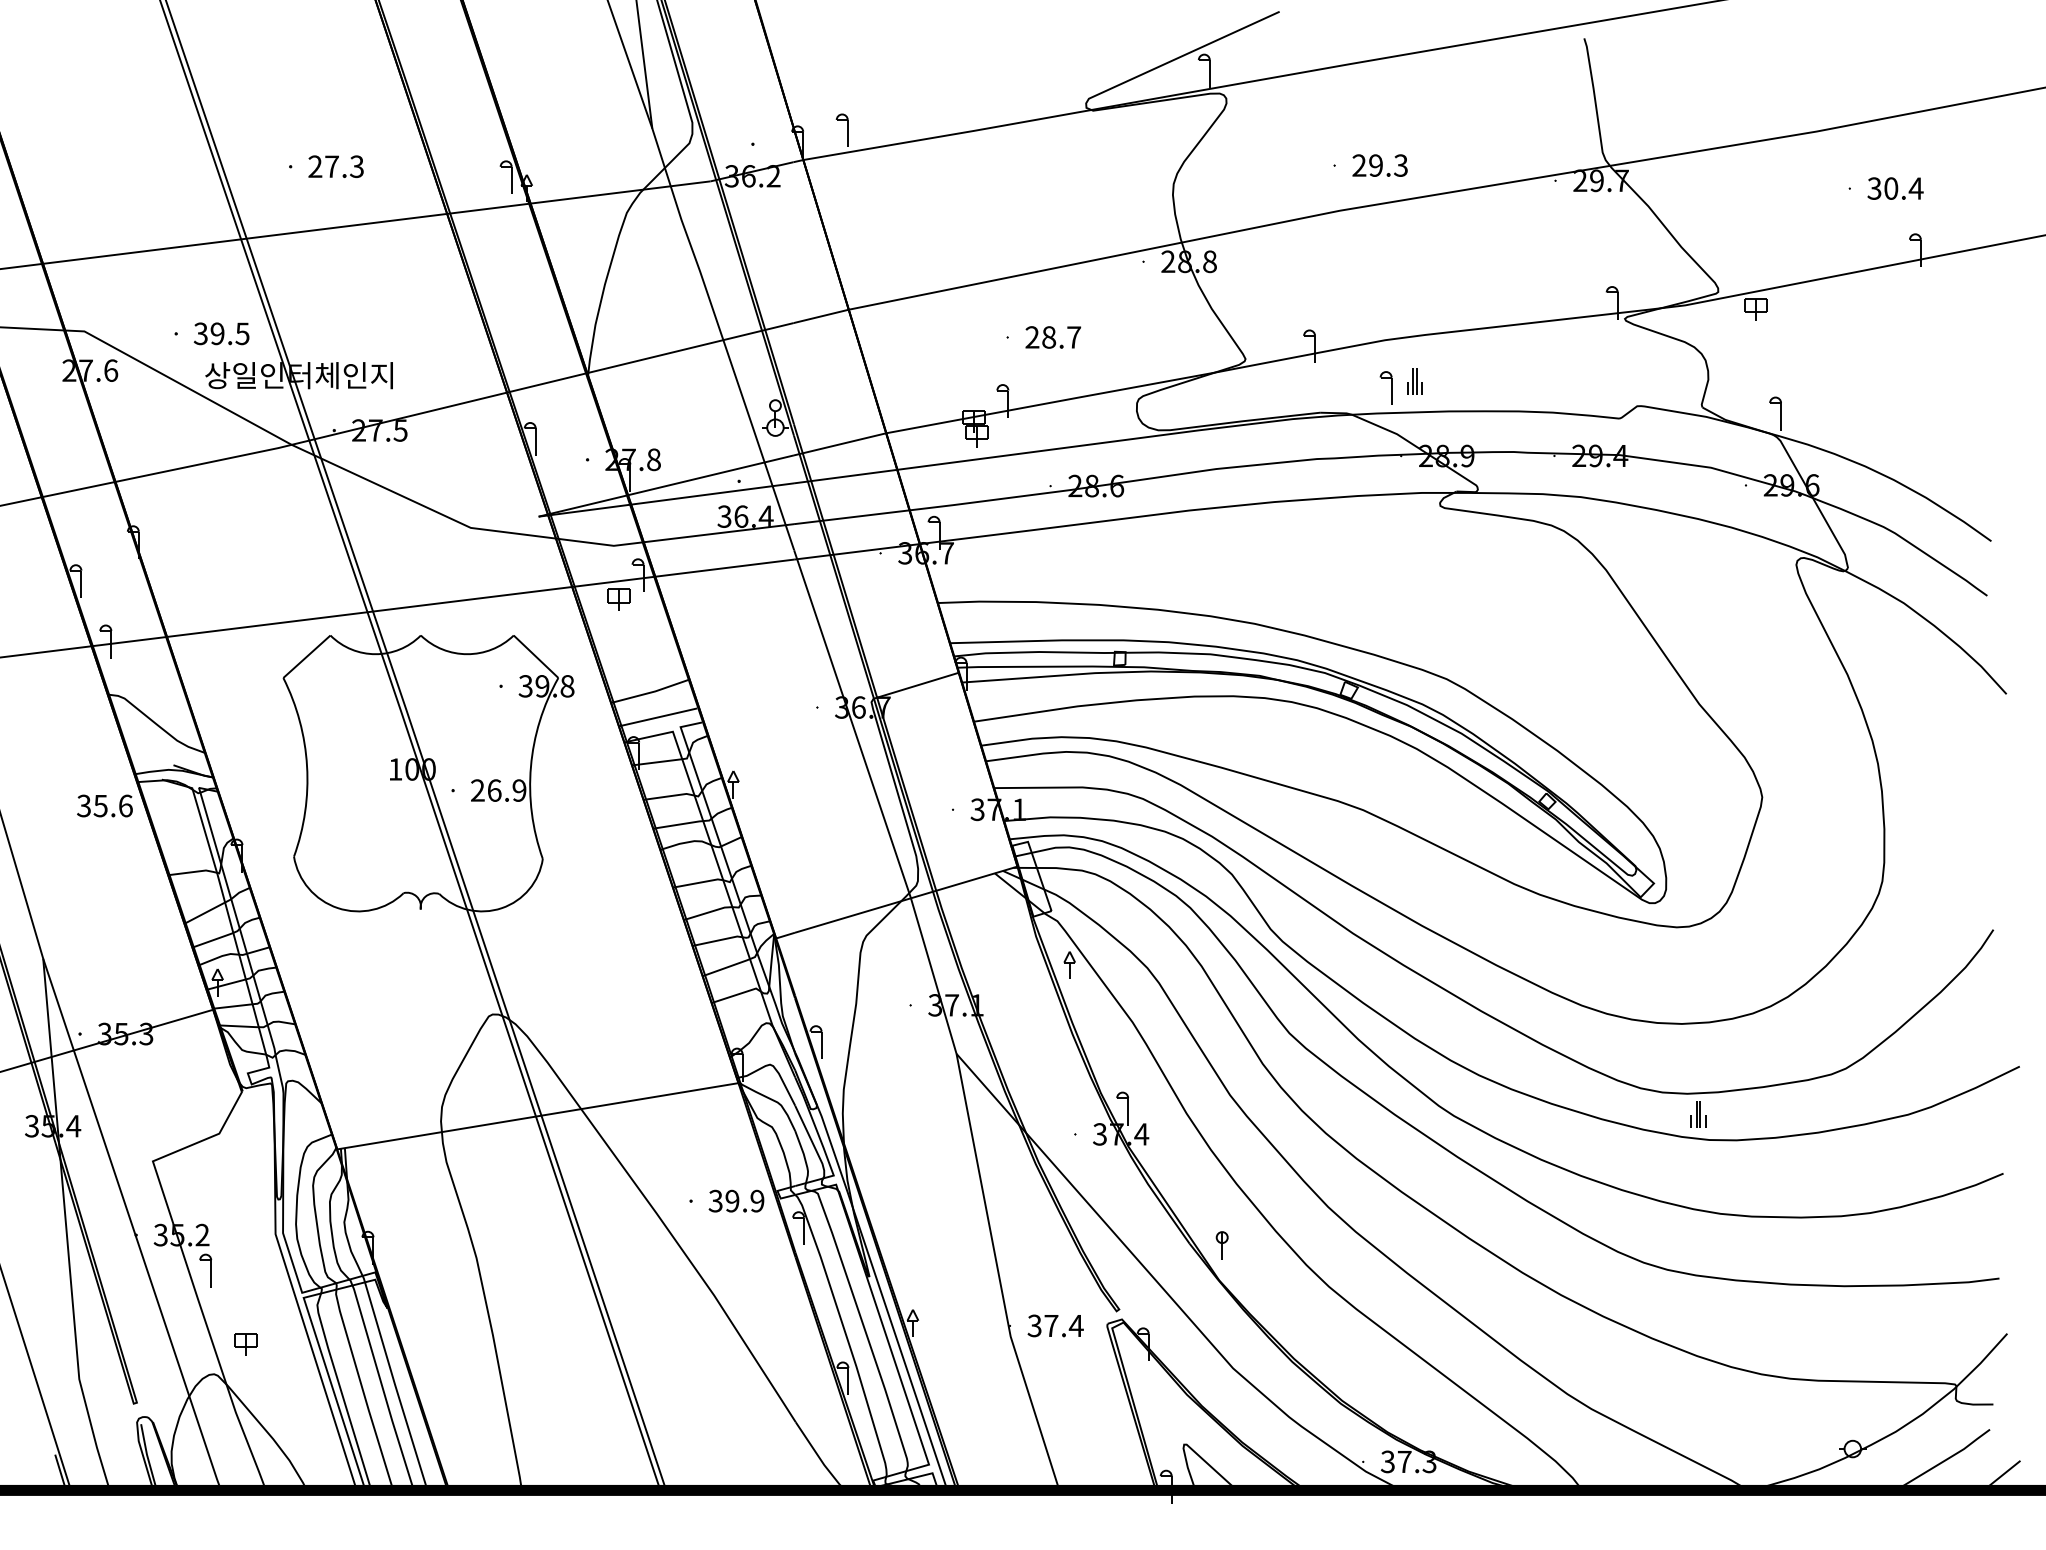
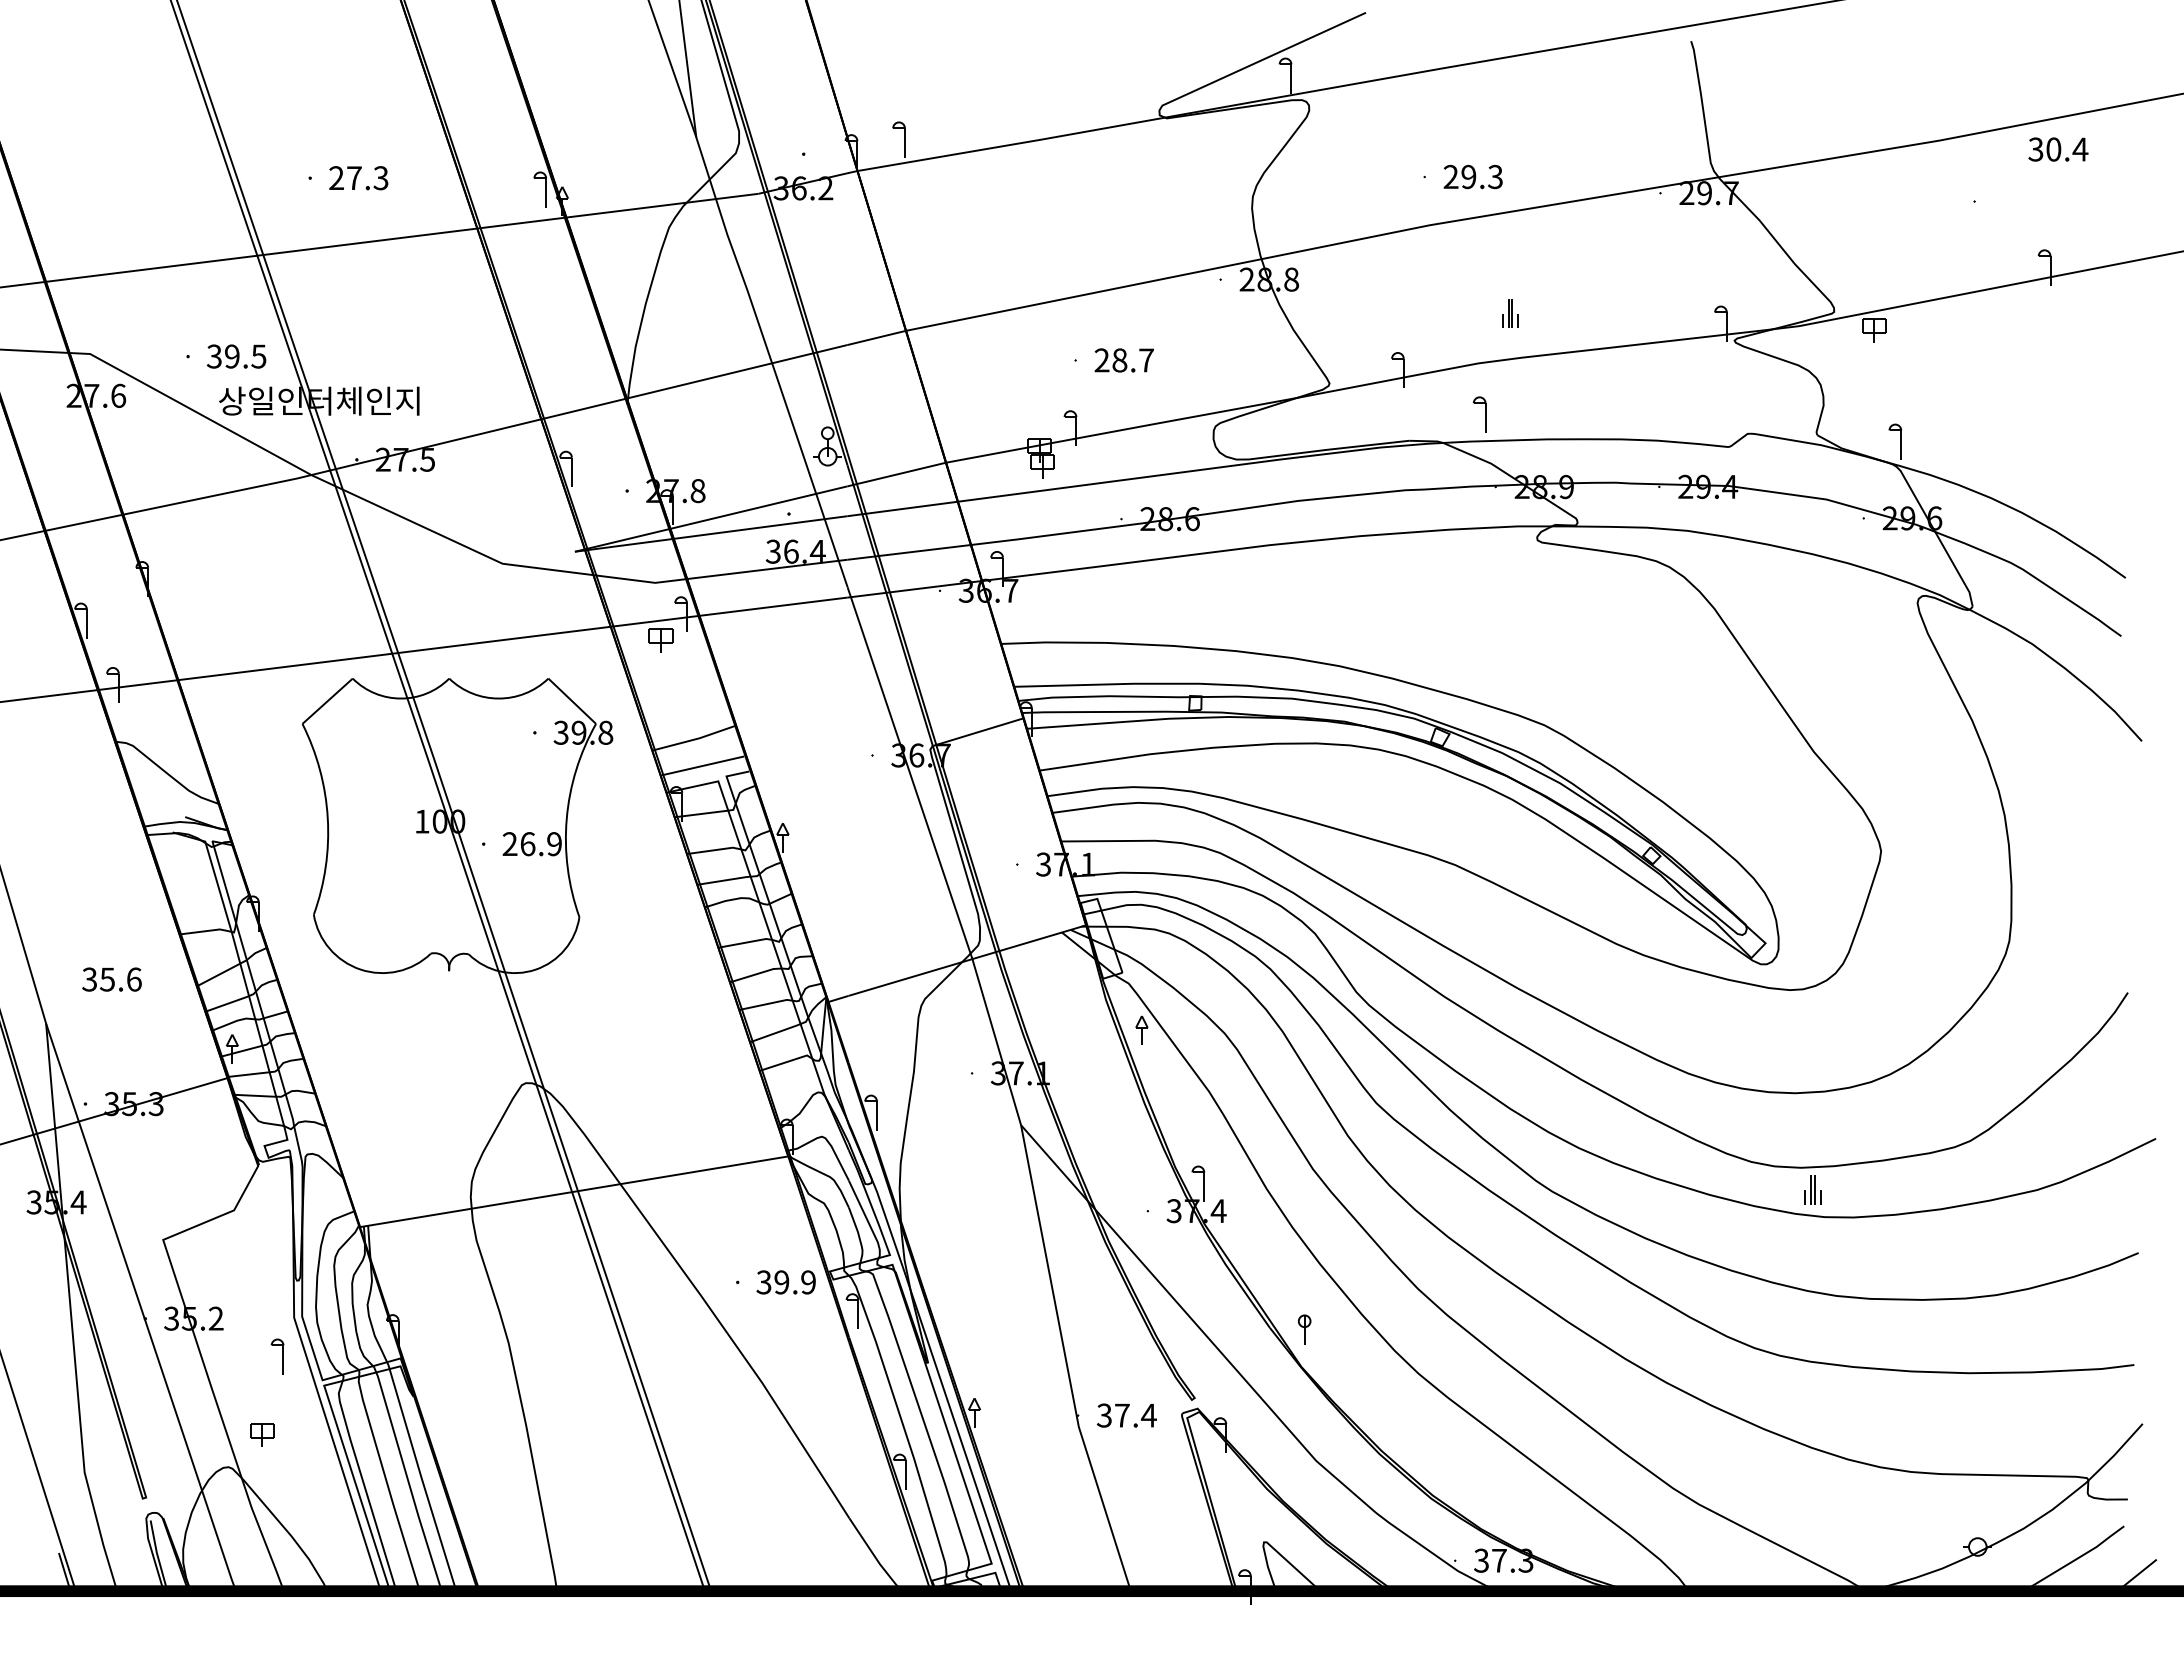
text: (1895, 188) -> (2058, 149), moved
part: (1415, 381) -> (1510, 313), moved
text: (104, 805) -> (111, 979), moved
part: (205, 1270) -> (277, 1356), moved

